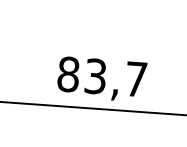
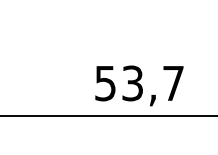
text: (68, 74) -> (105, 83), 83,7 -> 53,7

